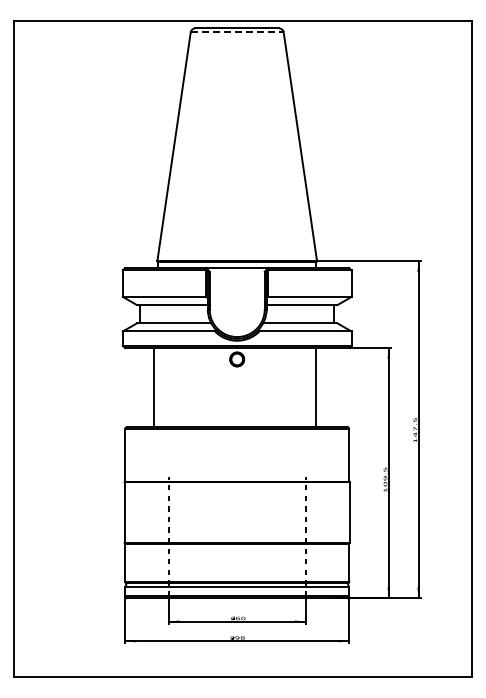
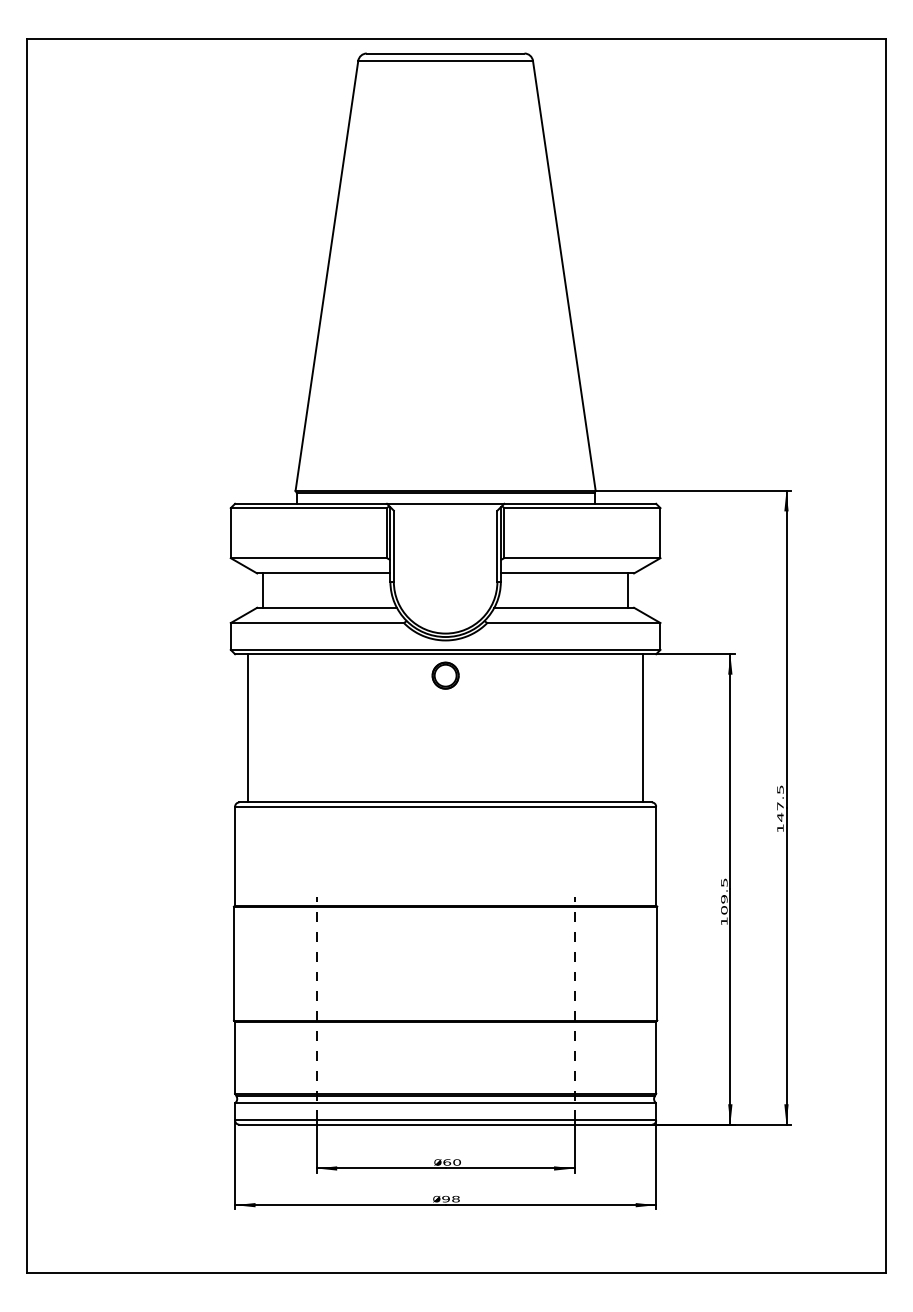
line: (237, 32) -> (446, 61), dashed -> solid
line: (154, 387) -> (248, 728), moved
line: (316, 387) -> (643, 728), moved

